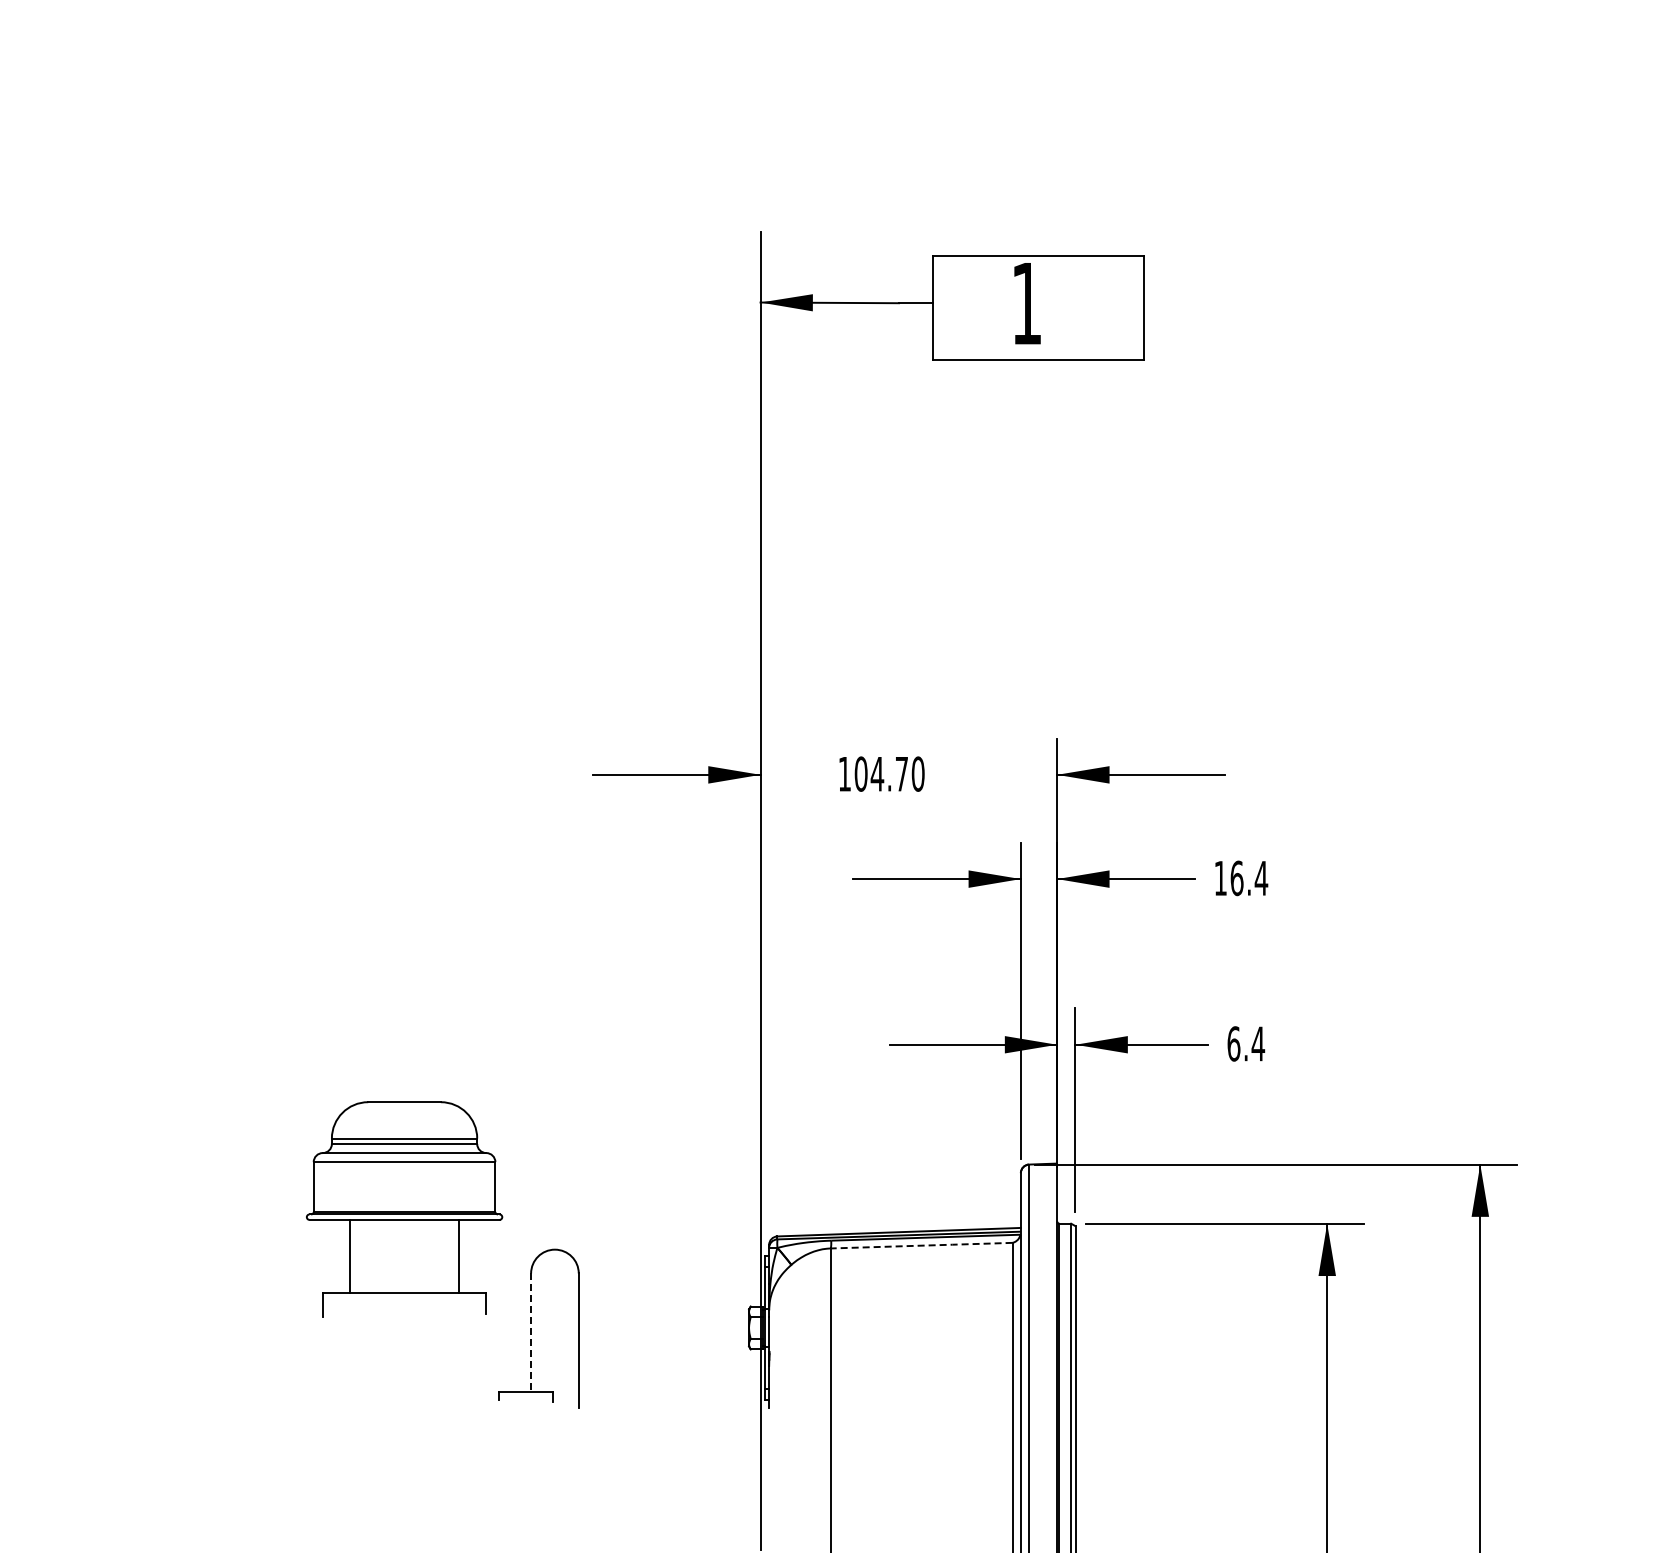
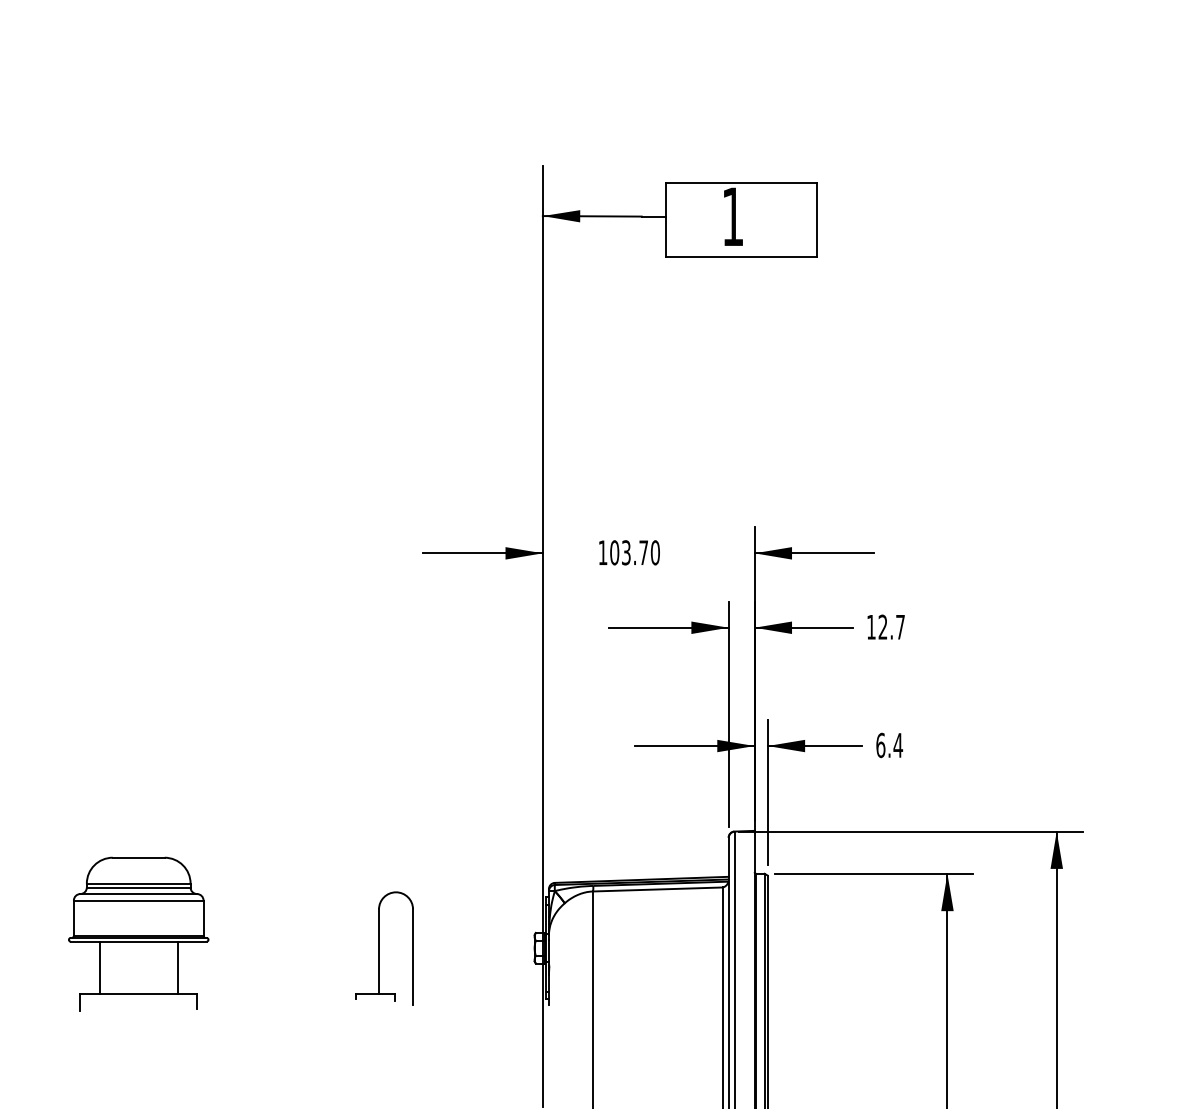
text: (877, 773) -> (626, 552), 104.70 -> 103.70
text: (1249, 878) -> (891, 627), 16.4 -> 12.7
part: (404, 1209) -> (138, 934), moved
line: (921, 1245) -> (657, 889), dashed -> solid
line: (531, 1333) -> (379, 952), dashed -> solid

